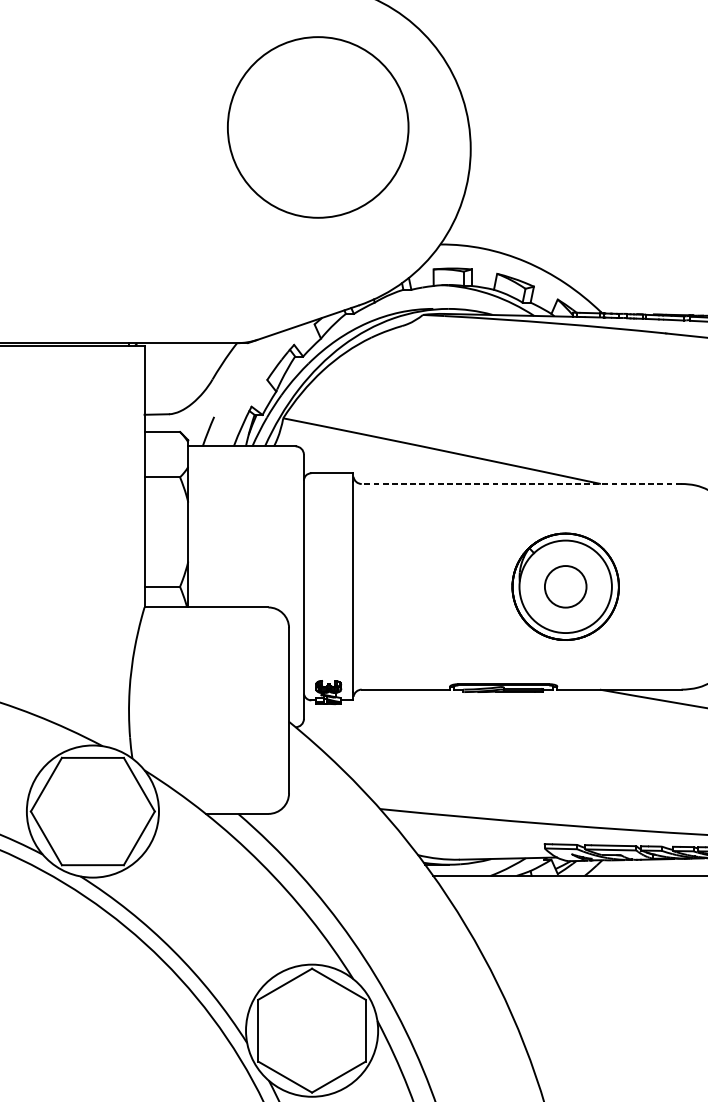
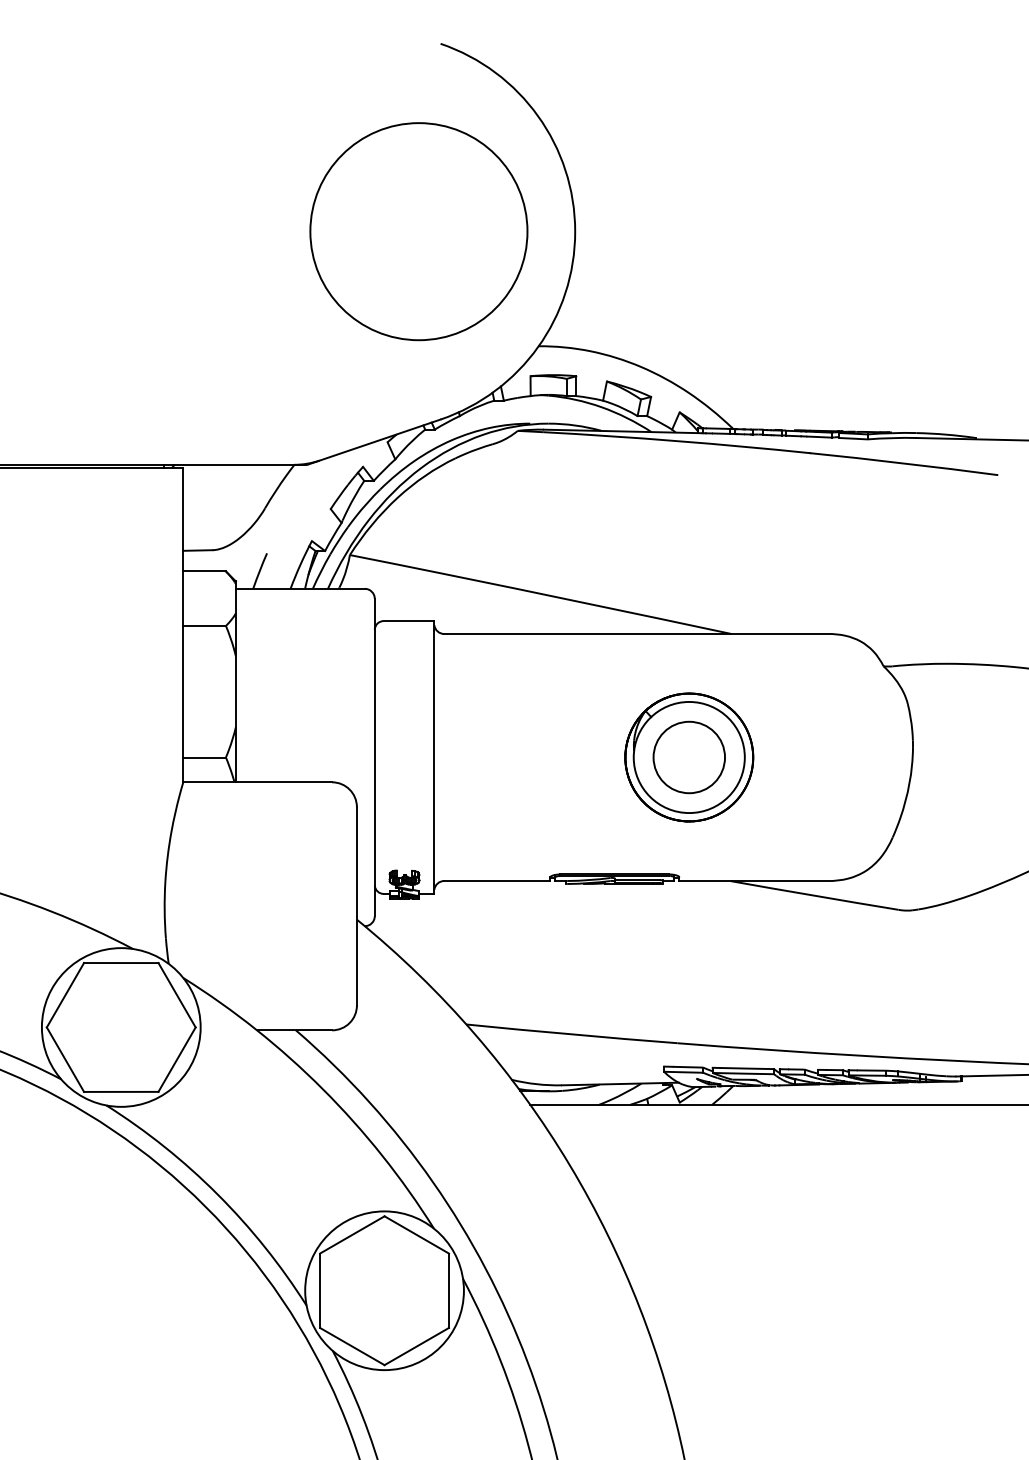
circle: (317, 127) -> (418, 231), moved
line: (520, 483) -> (635, 633), dashed -> solid
circle: (565, 586) -> (689, 757), size x1.43

